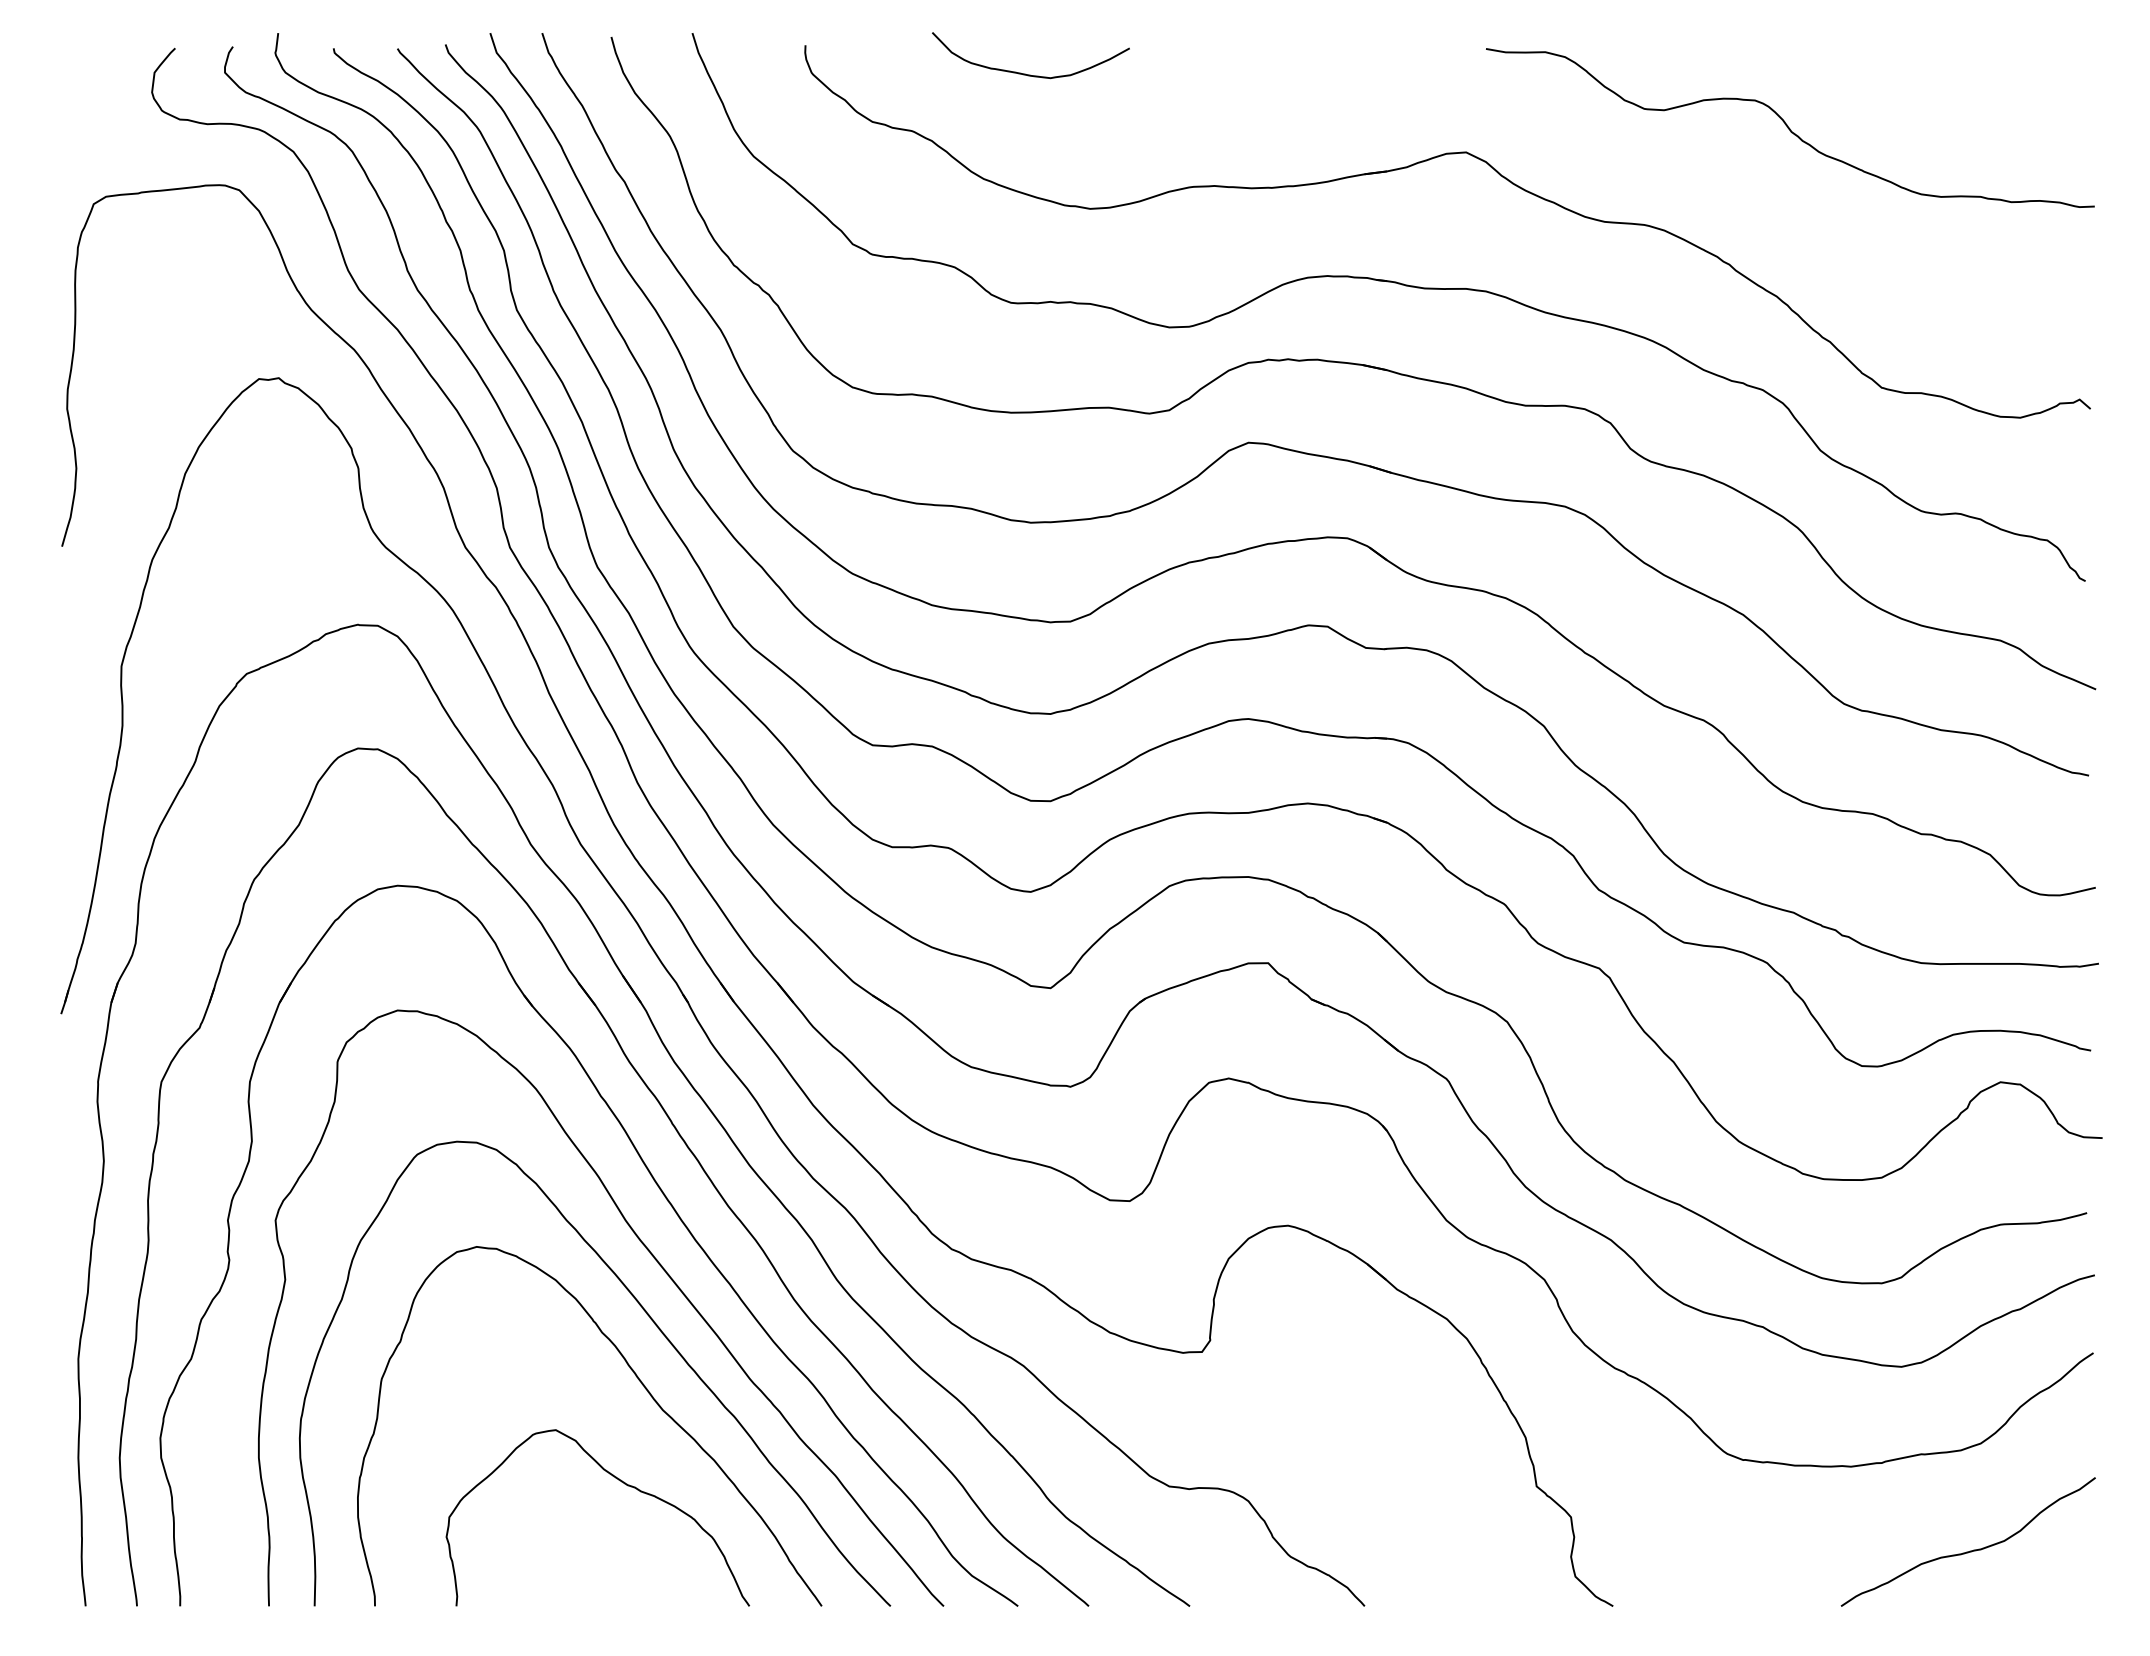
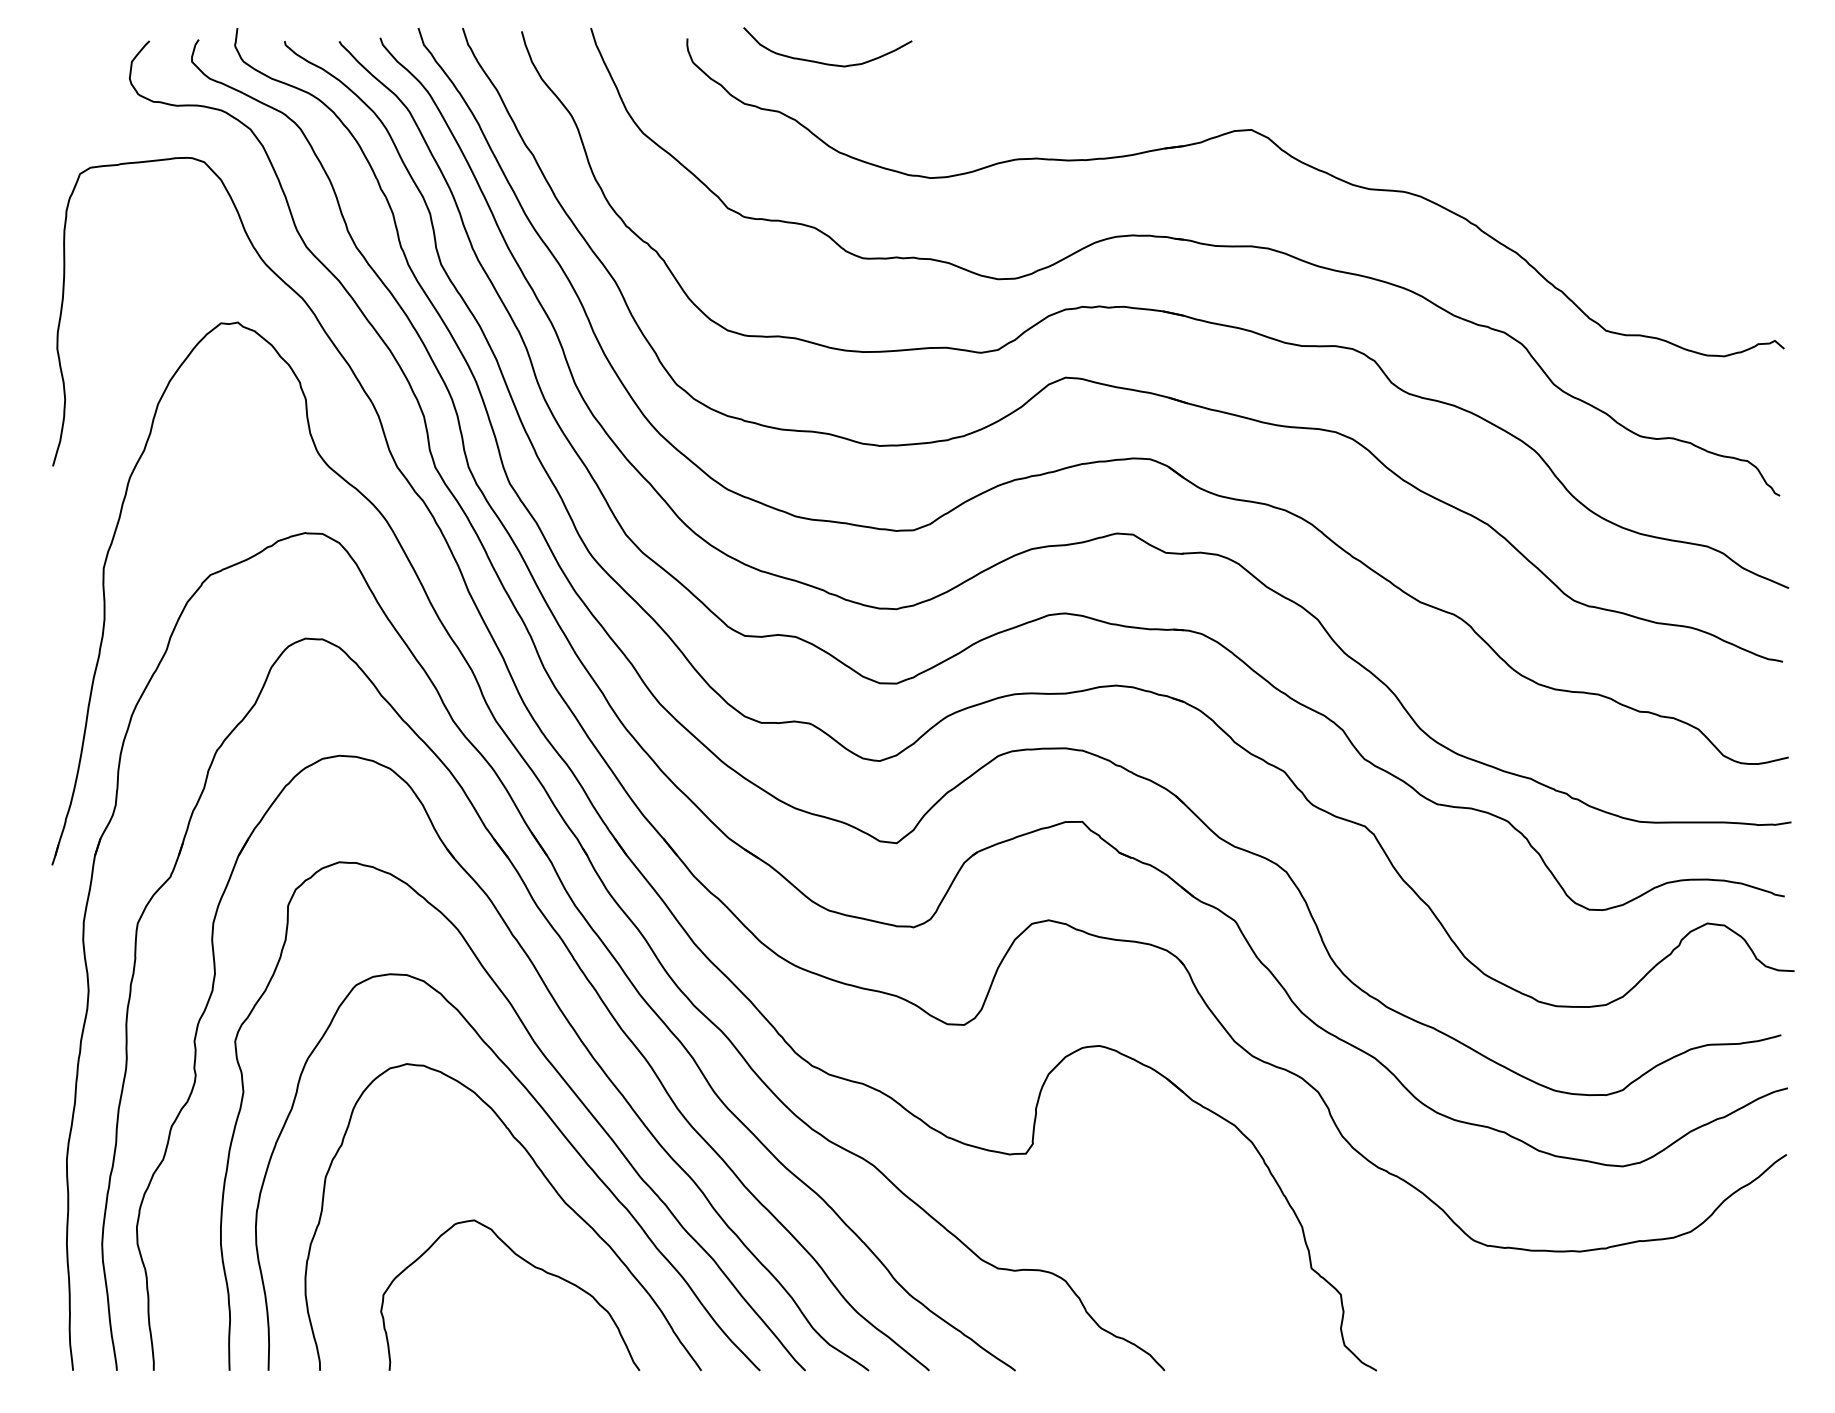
curve: (1025, 73) -> (823, 62), moved
curve: (1789, 127) -> (1527, 108), removed
curve: (1970, 1550) -> (1681, 1323), removed

